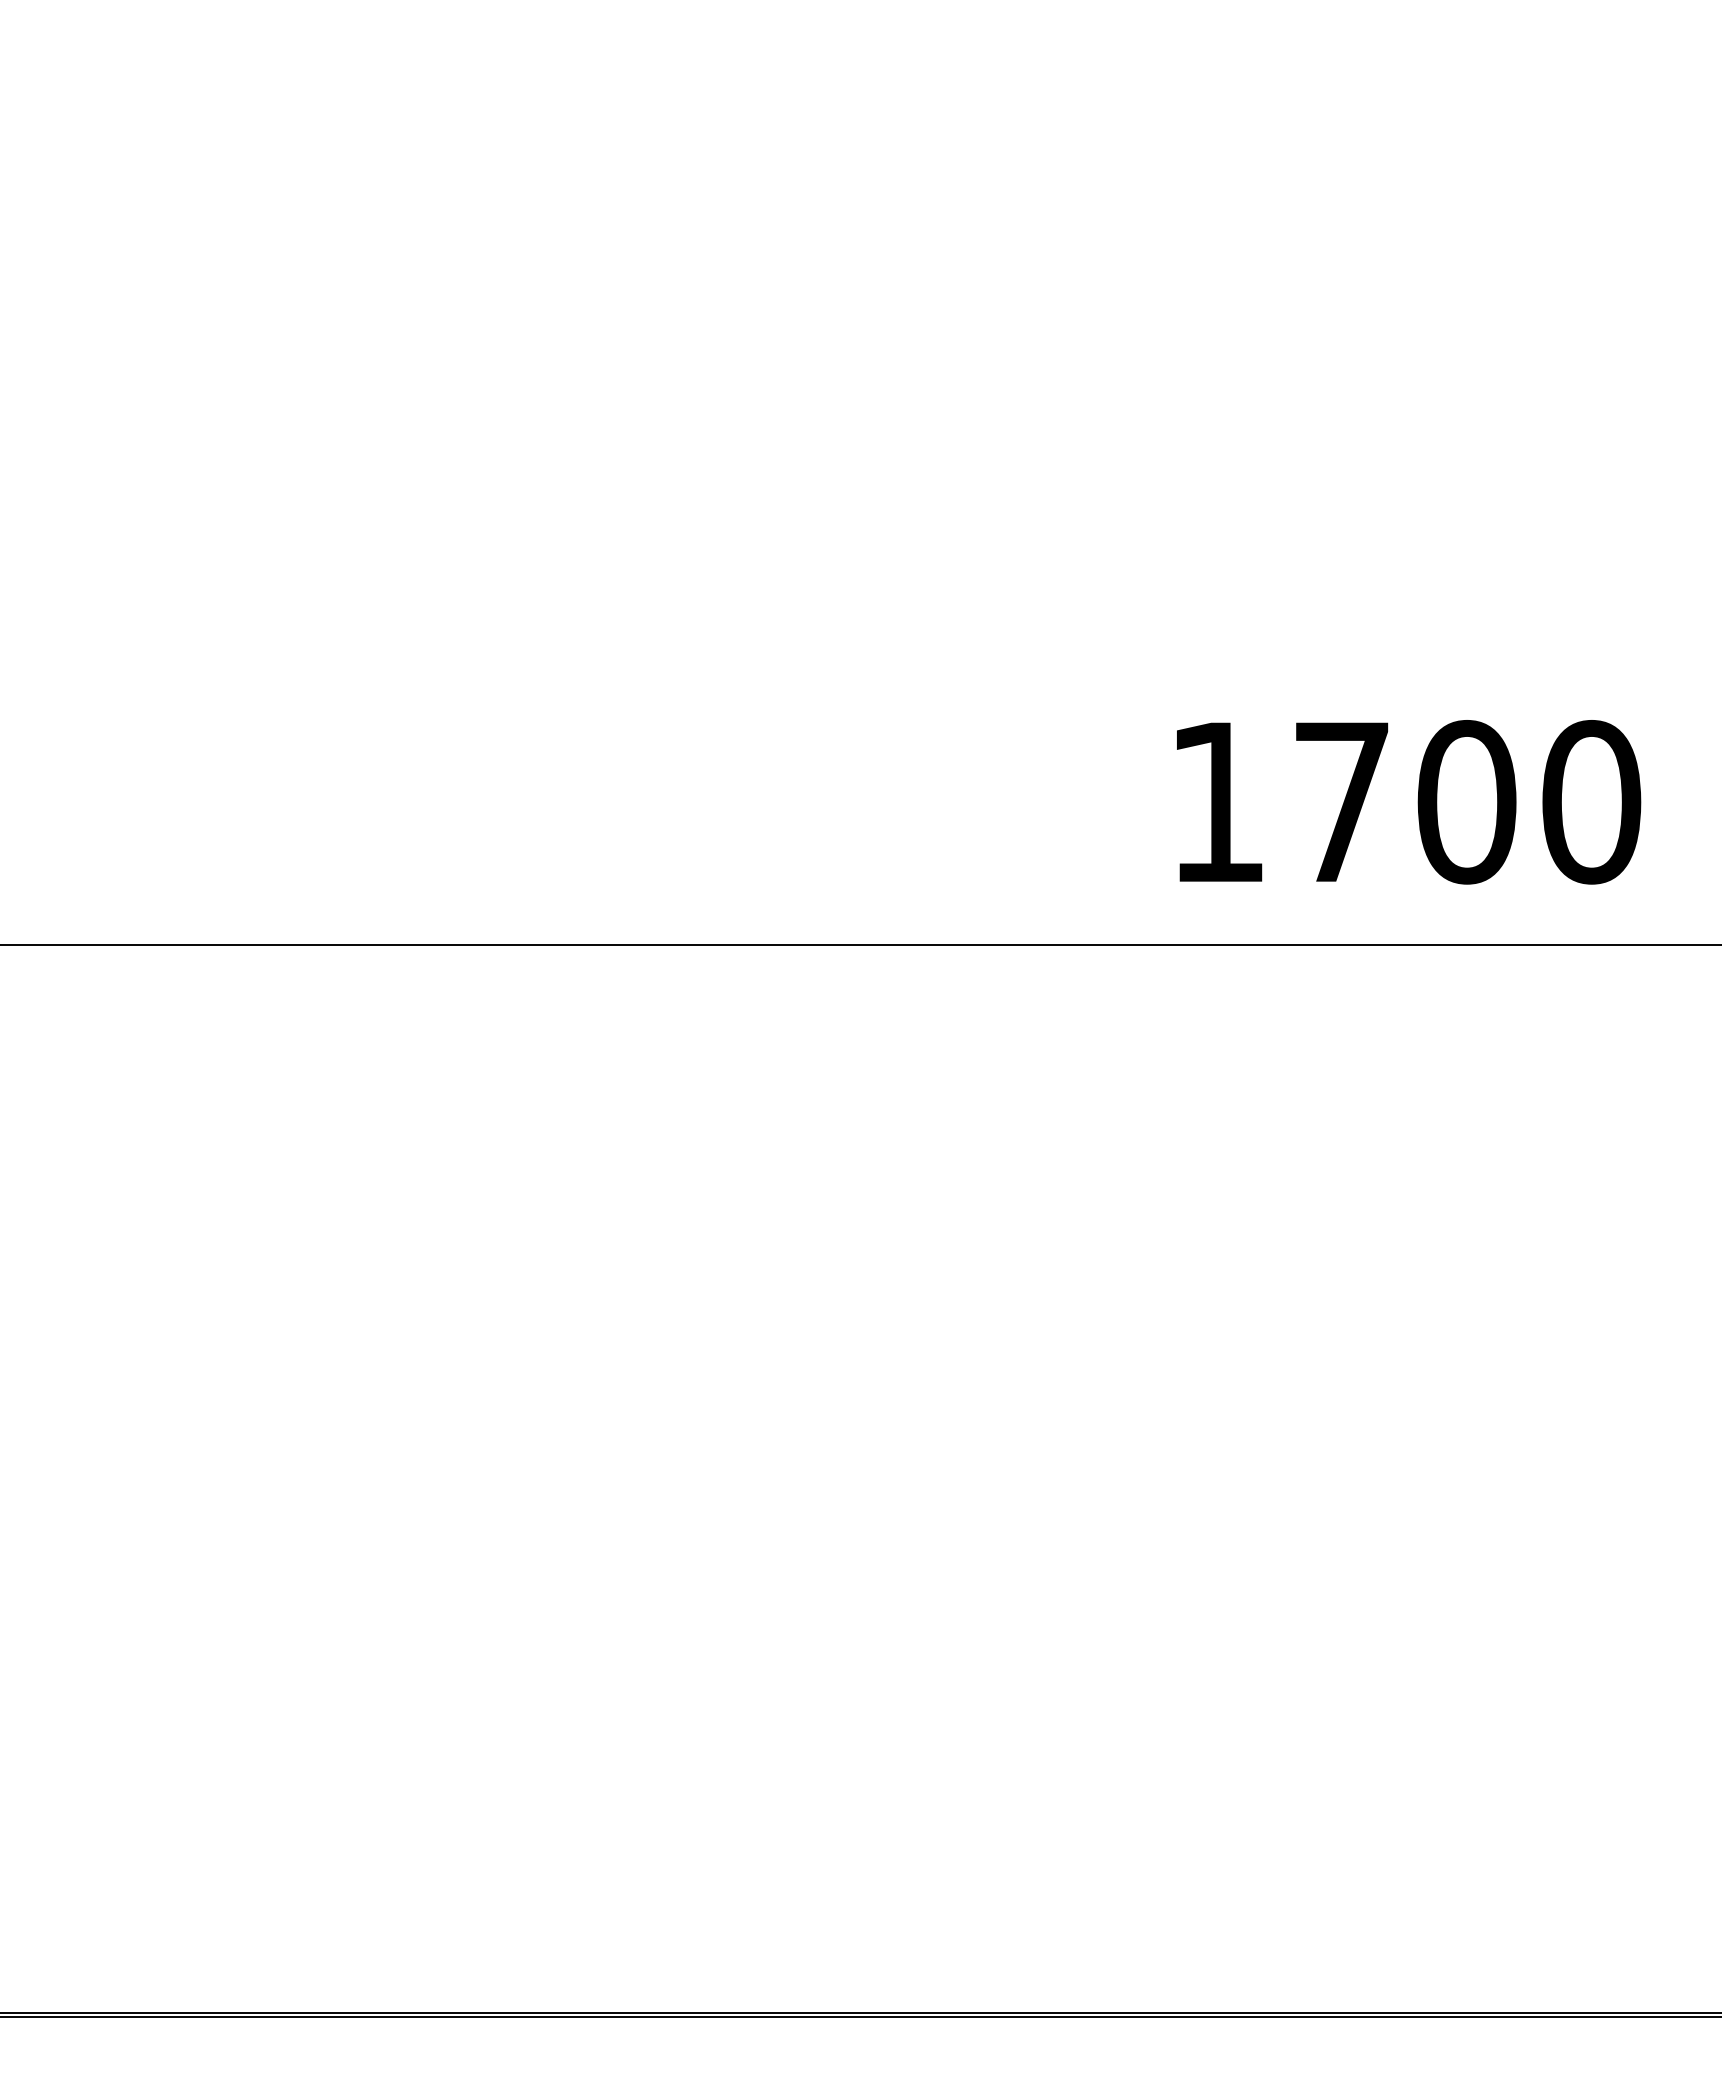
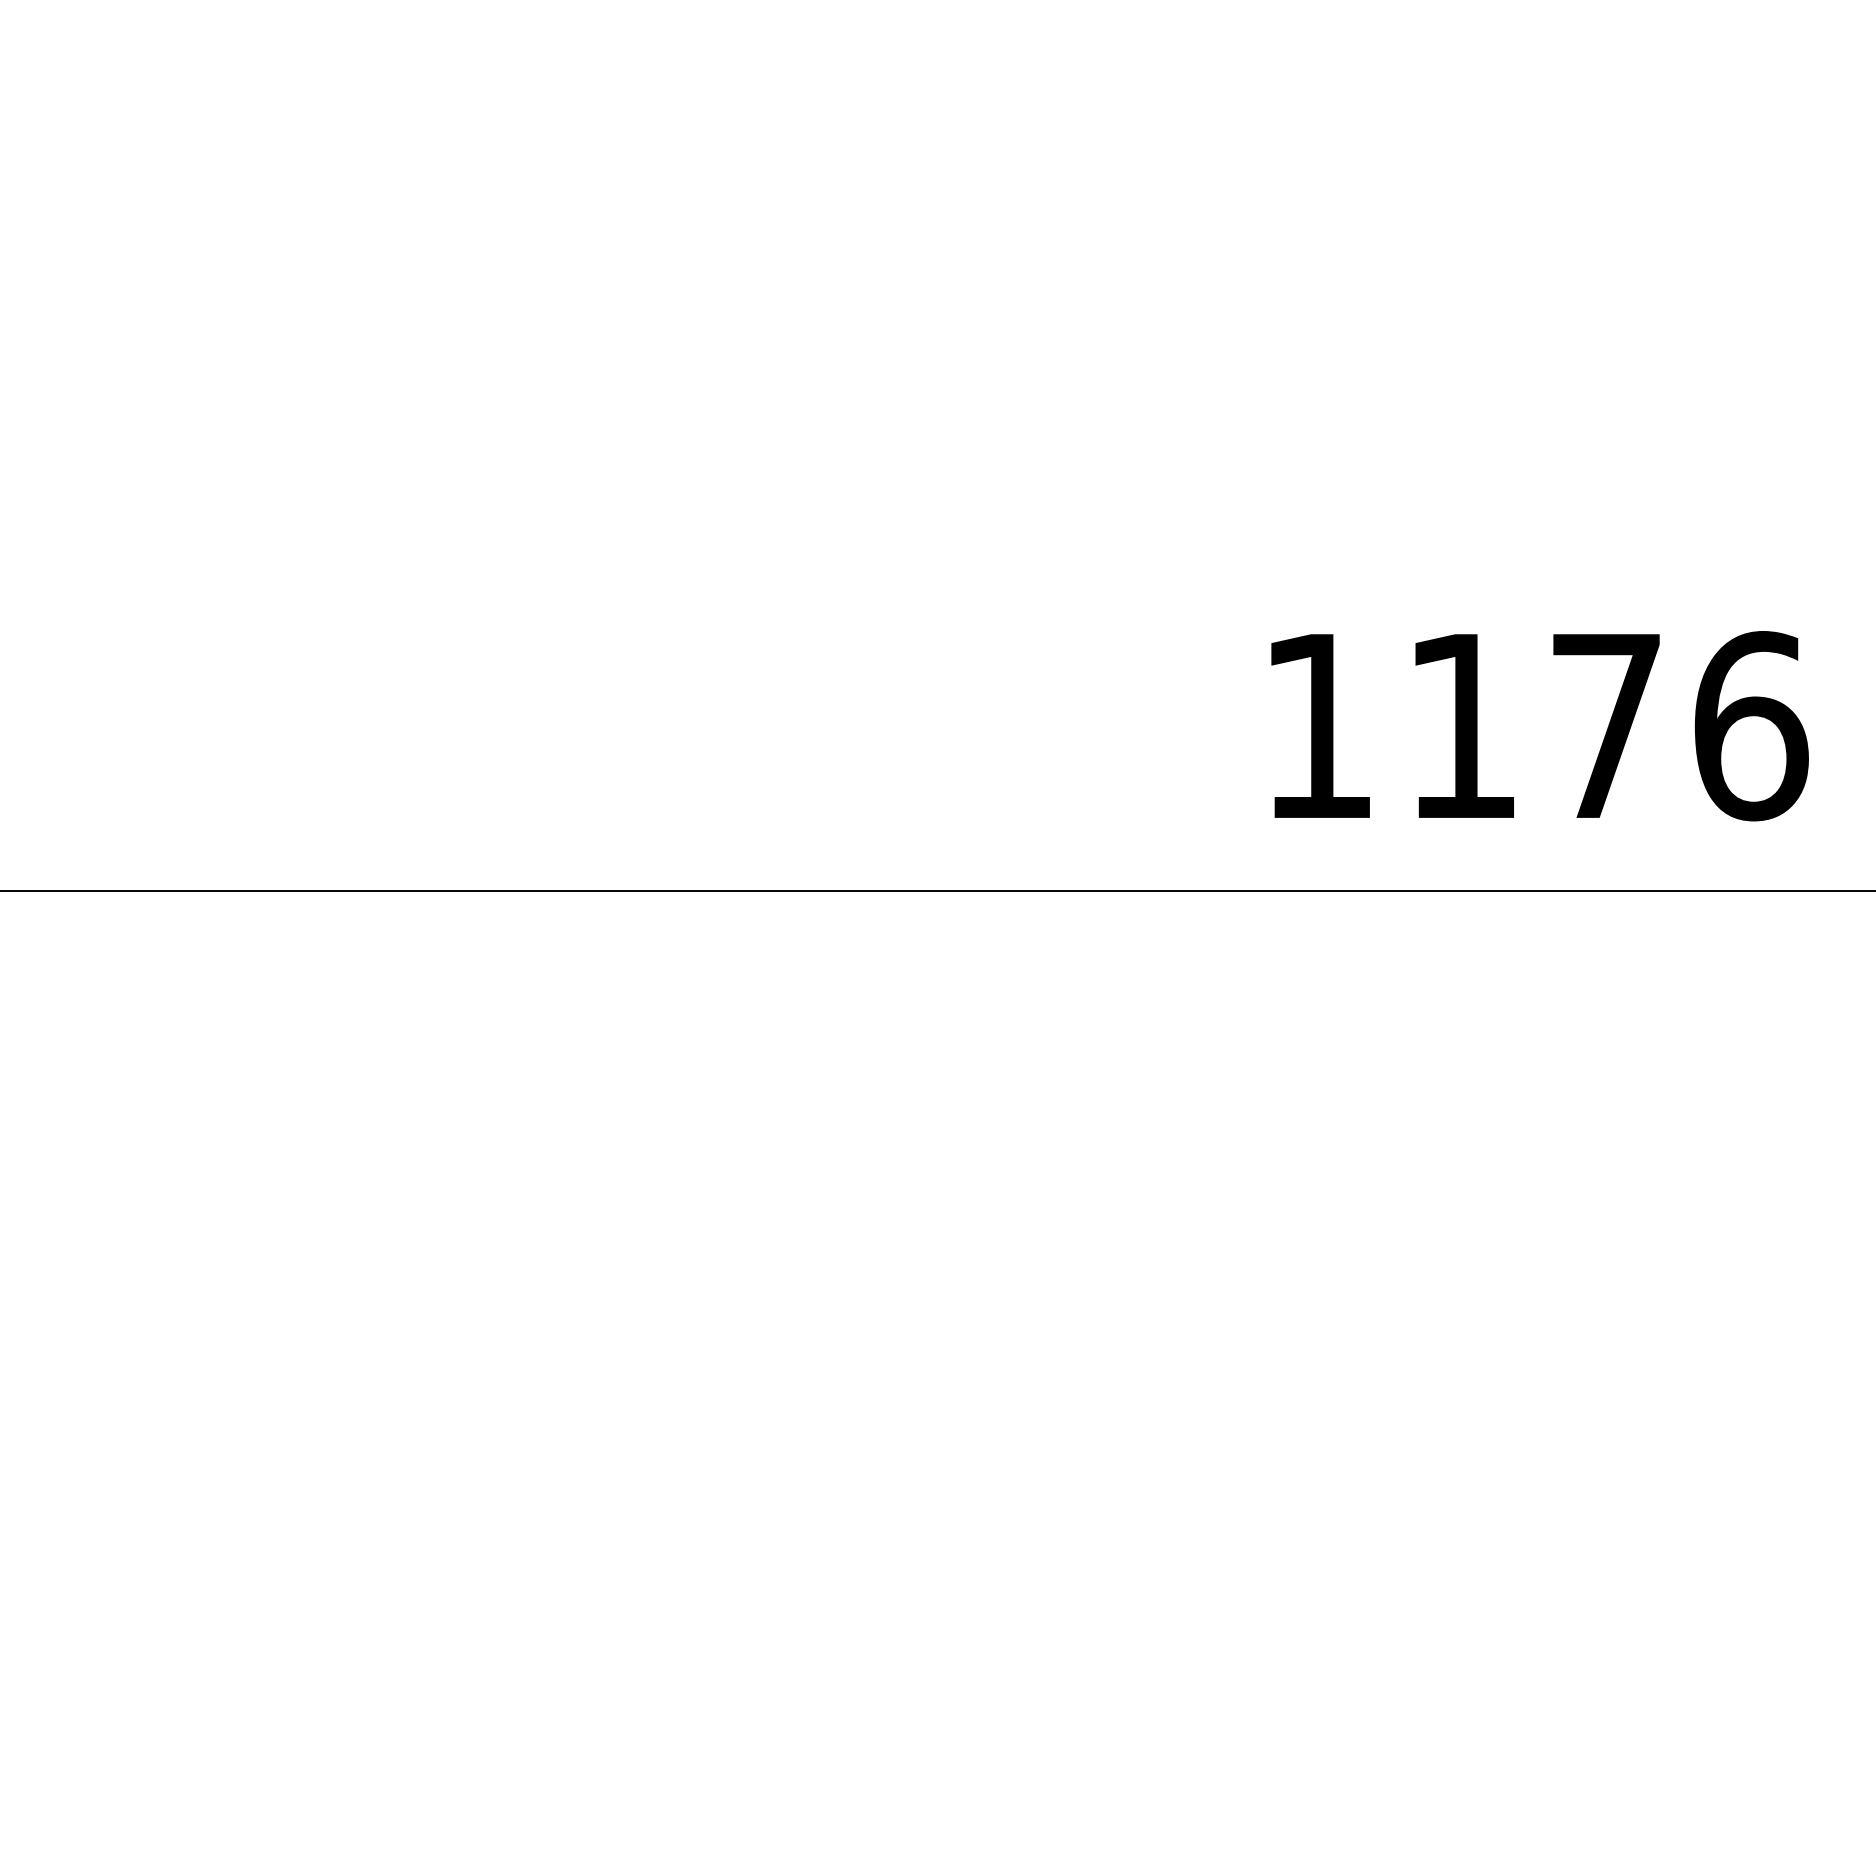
text: (1468, 802) -> (1608, 726), 1700 -> 1176

